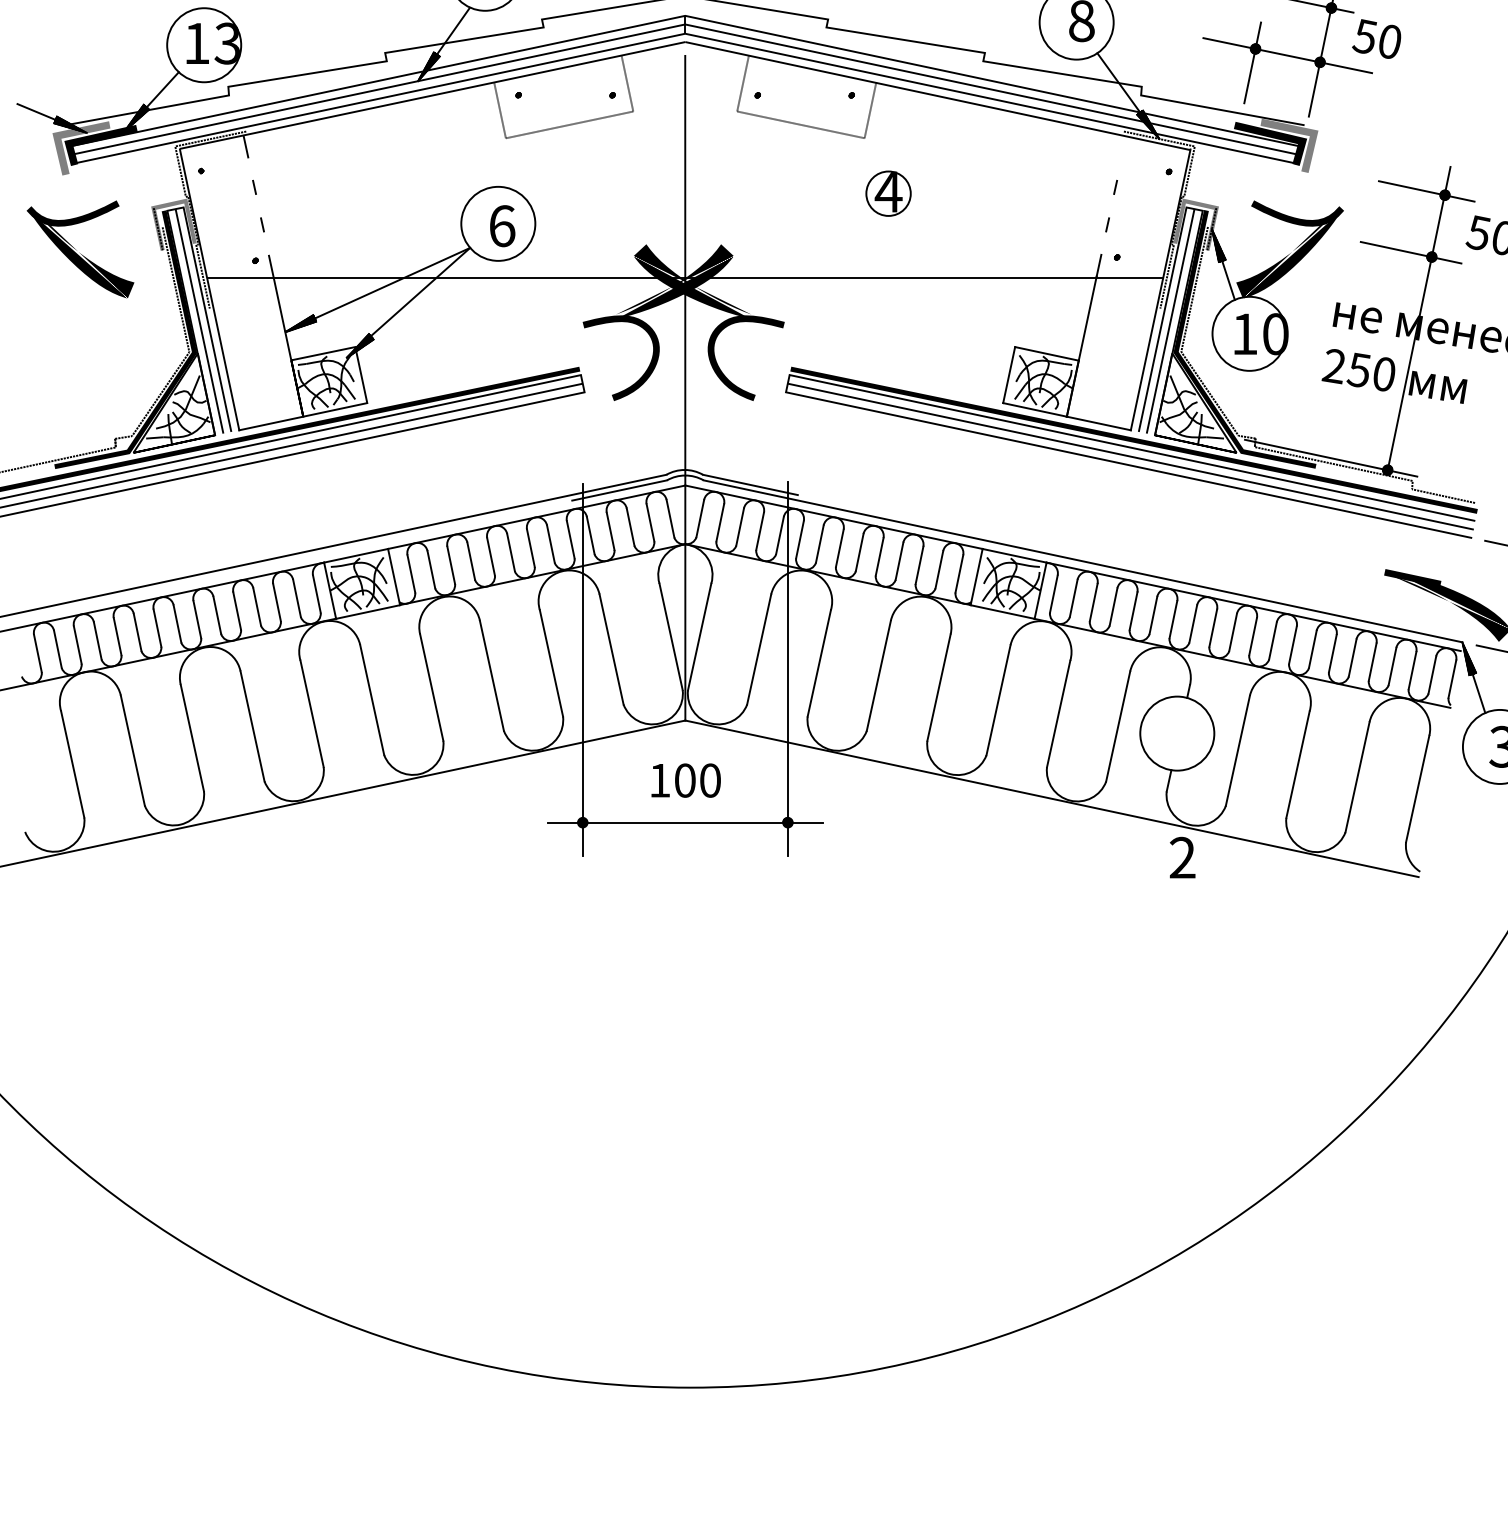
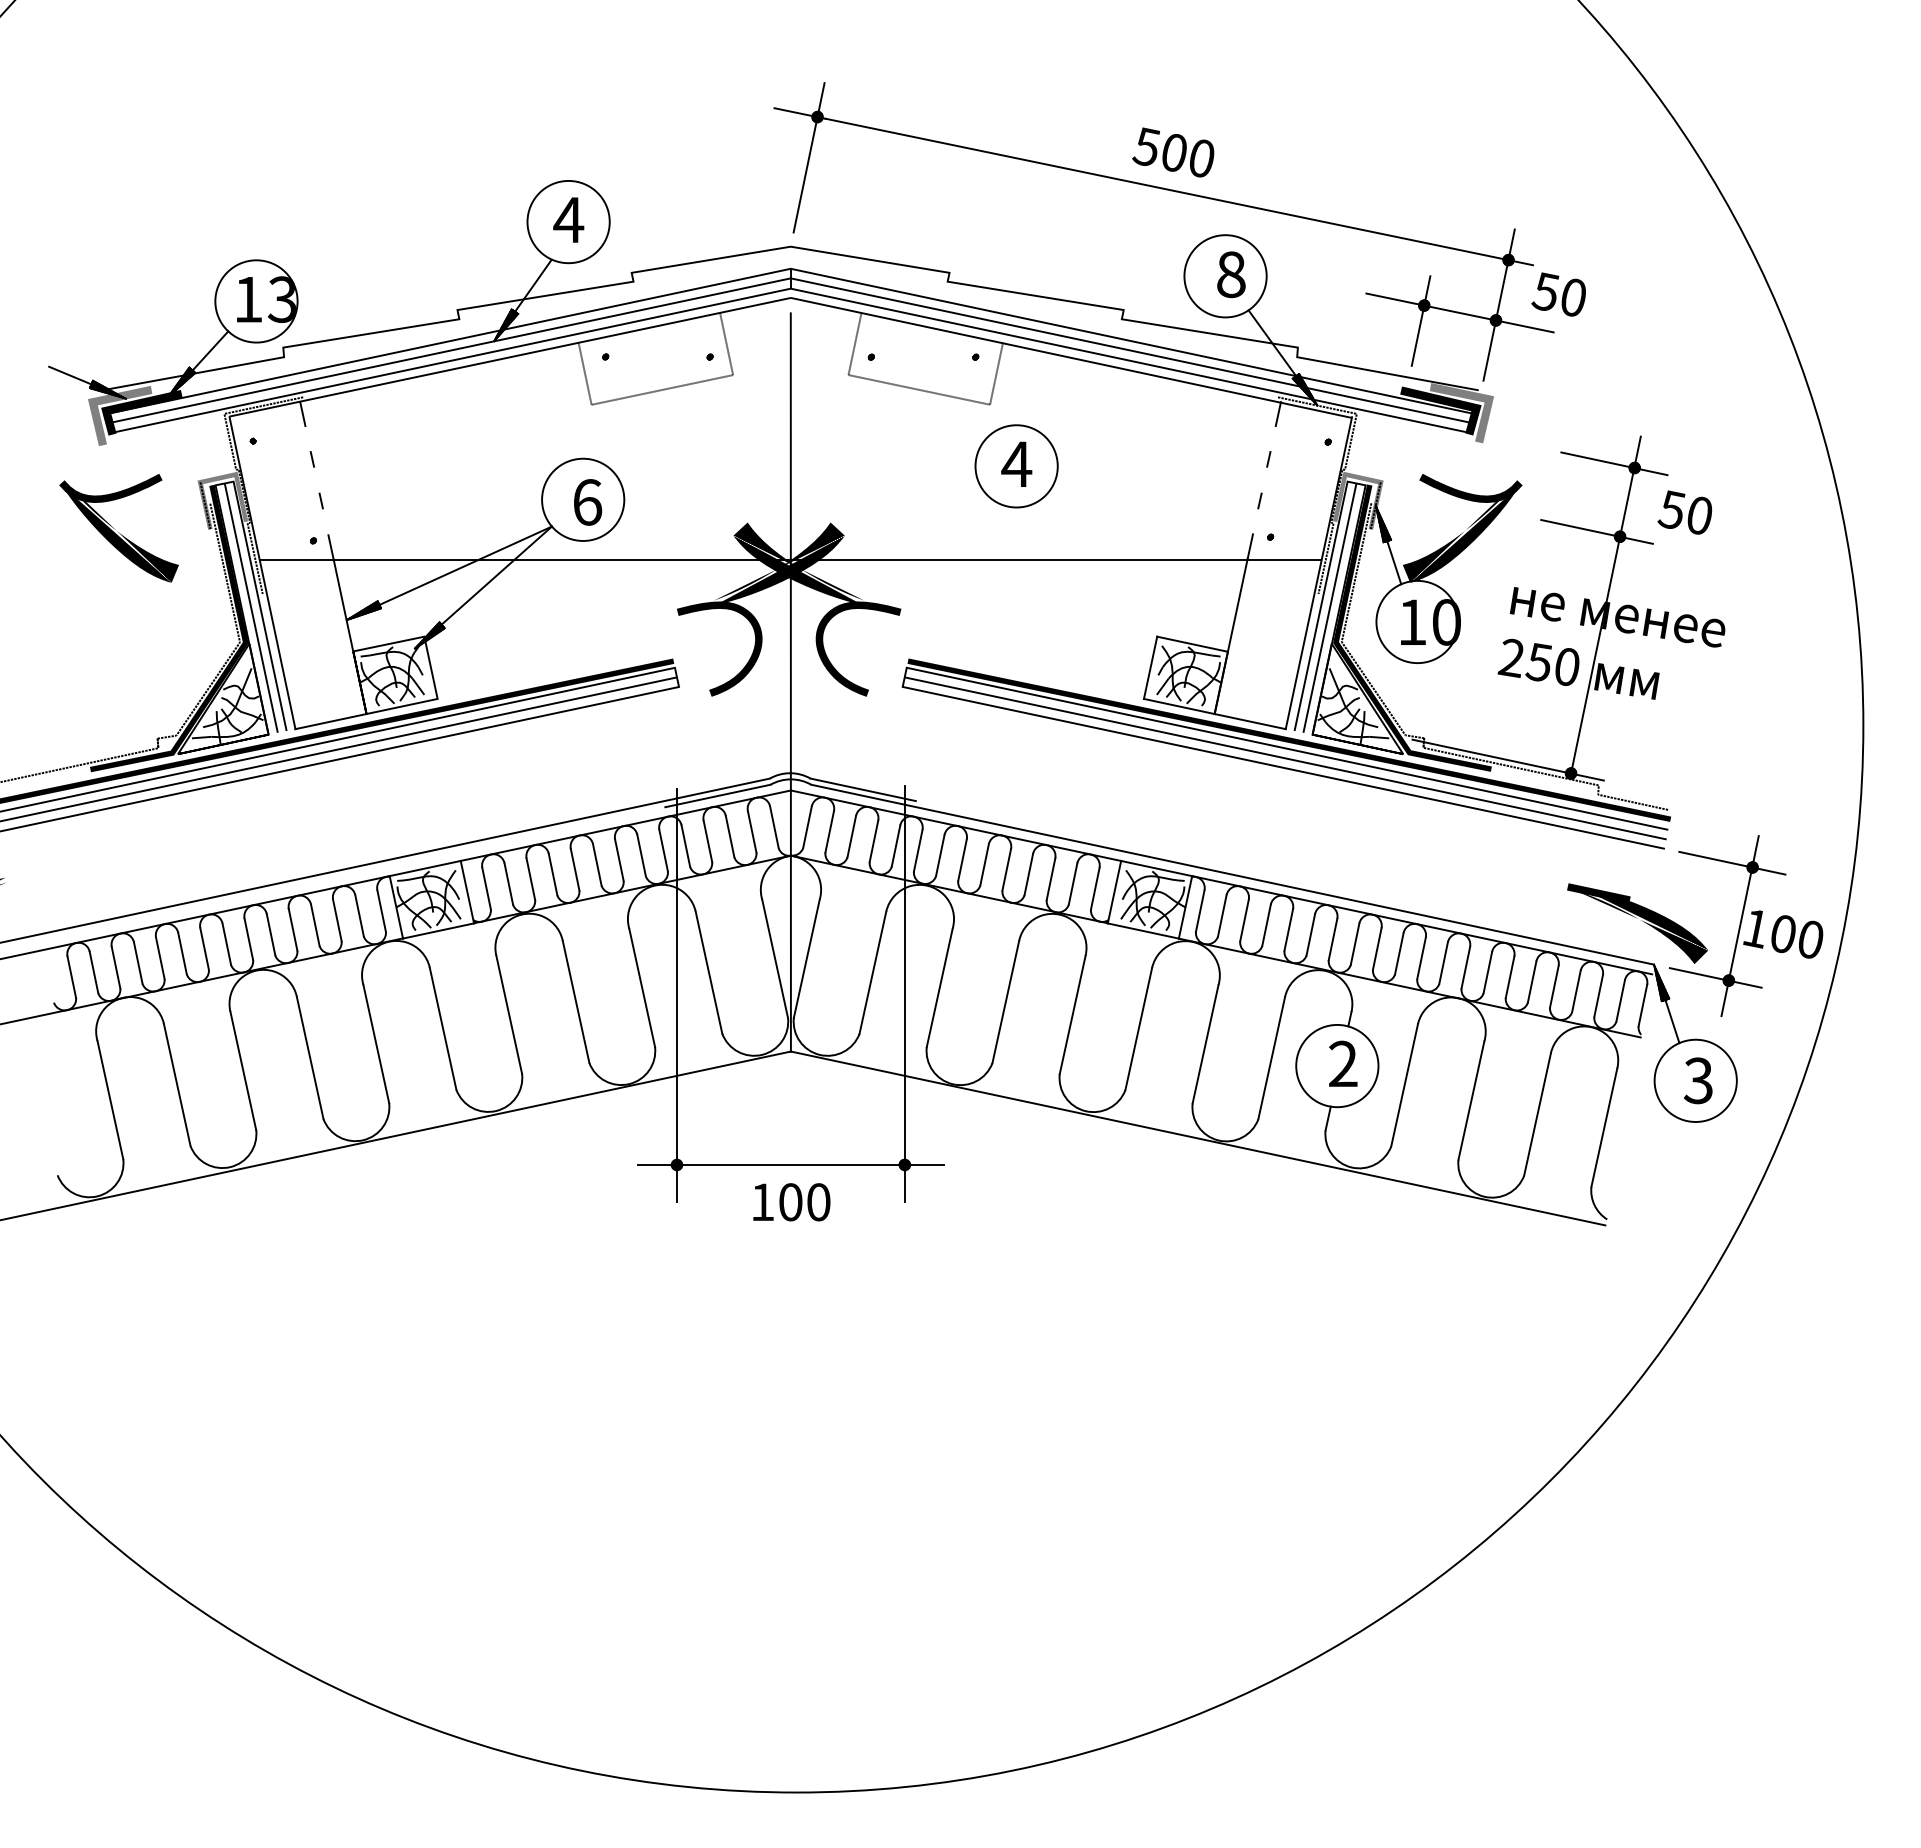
line: (1123, 147) -> (1277, 414), added
circle: (888, 193) -> (1016, 466), size x1.67
text: (685, 780) -> (791, 1202), moved
text: (1182, 857) -> (1343, 1063), moved

